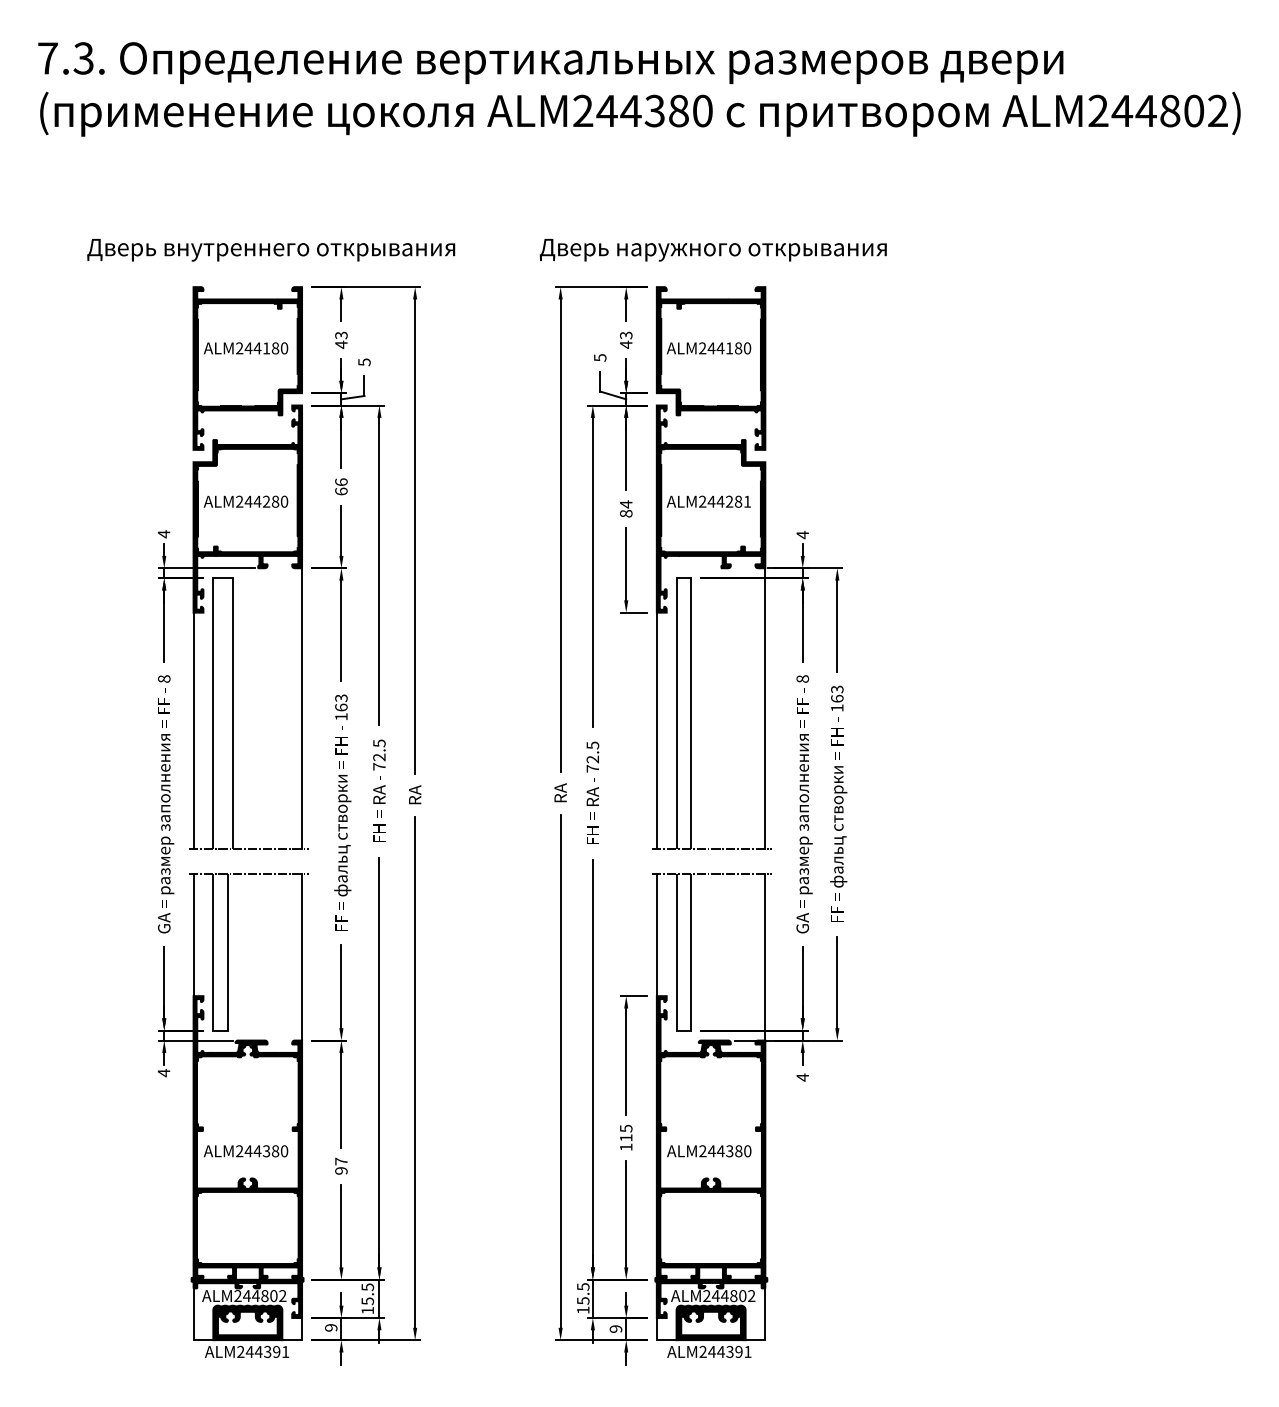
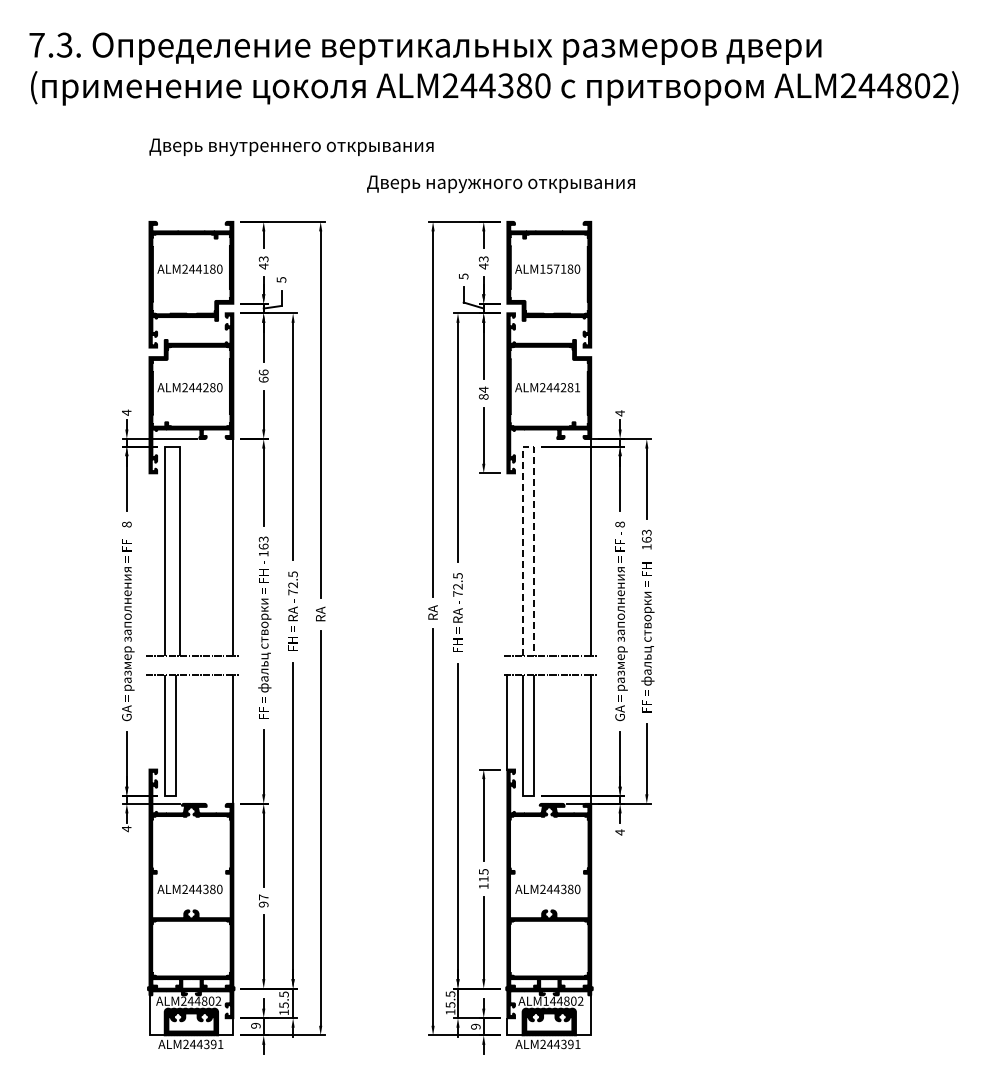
text: (271, 250) -> (291, 147), moved
text: (712, 250) -> (500, 184), moved
text: (711, 347) -> (549, 268), ALM244 -> ALM157
line: (684, 577) -> (528, 446), solid -> dashed
line: (193, 730) -> (149, 564), removed
line: (656, 730) -> (507, 564), removed
line: (193, 935) -> (149, 722), removed
text: (706, 1295) -> (545, 1000), ALM2 -> ALM1

